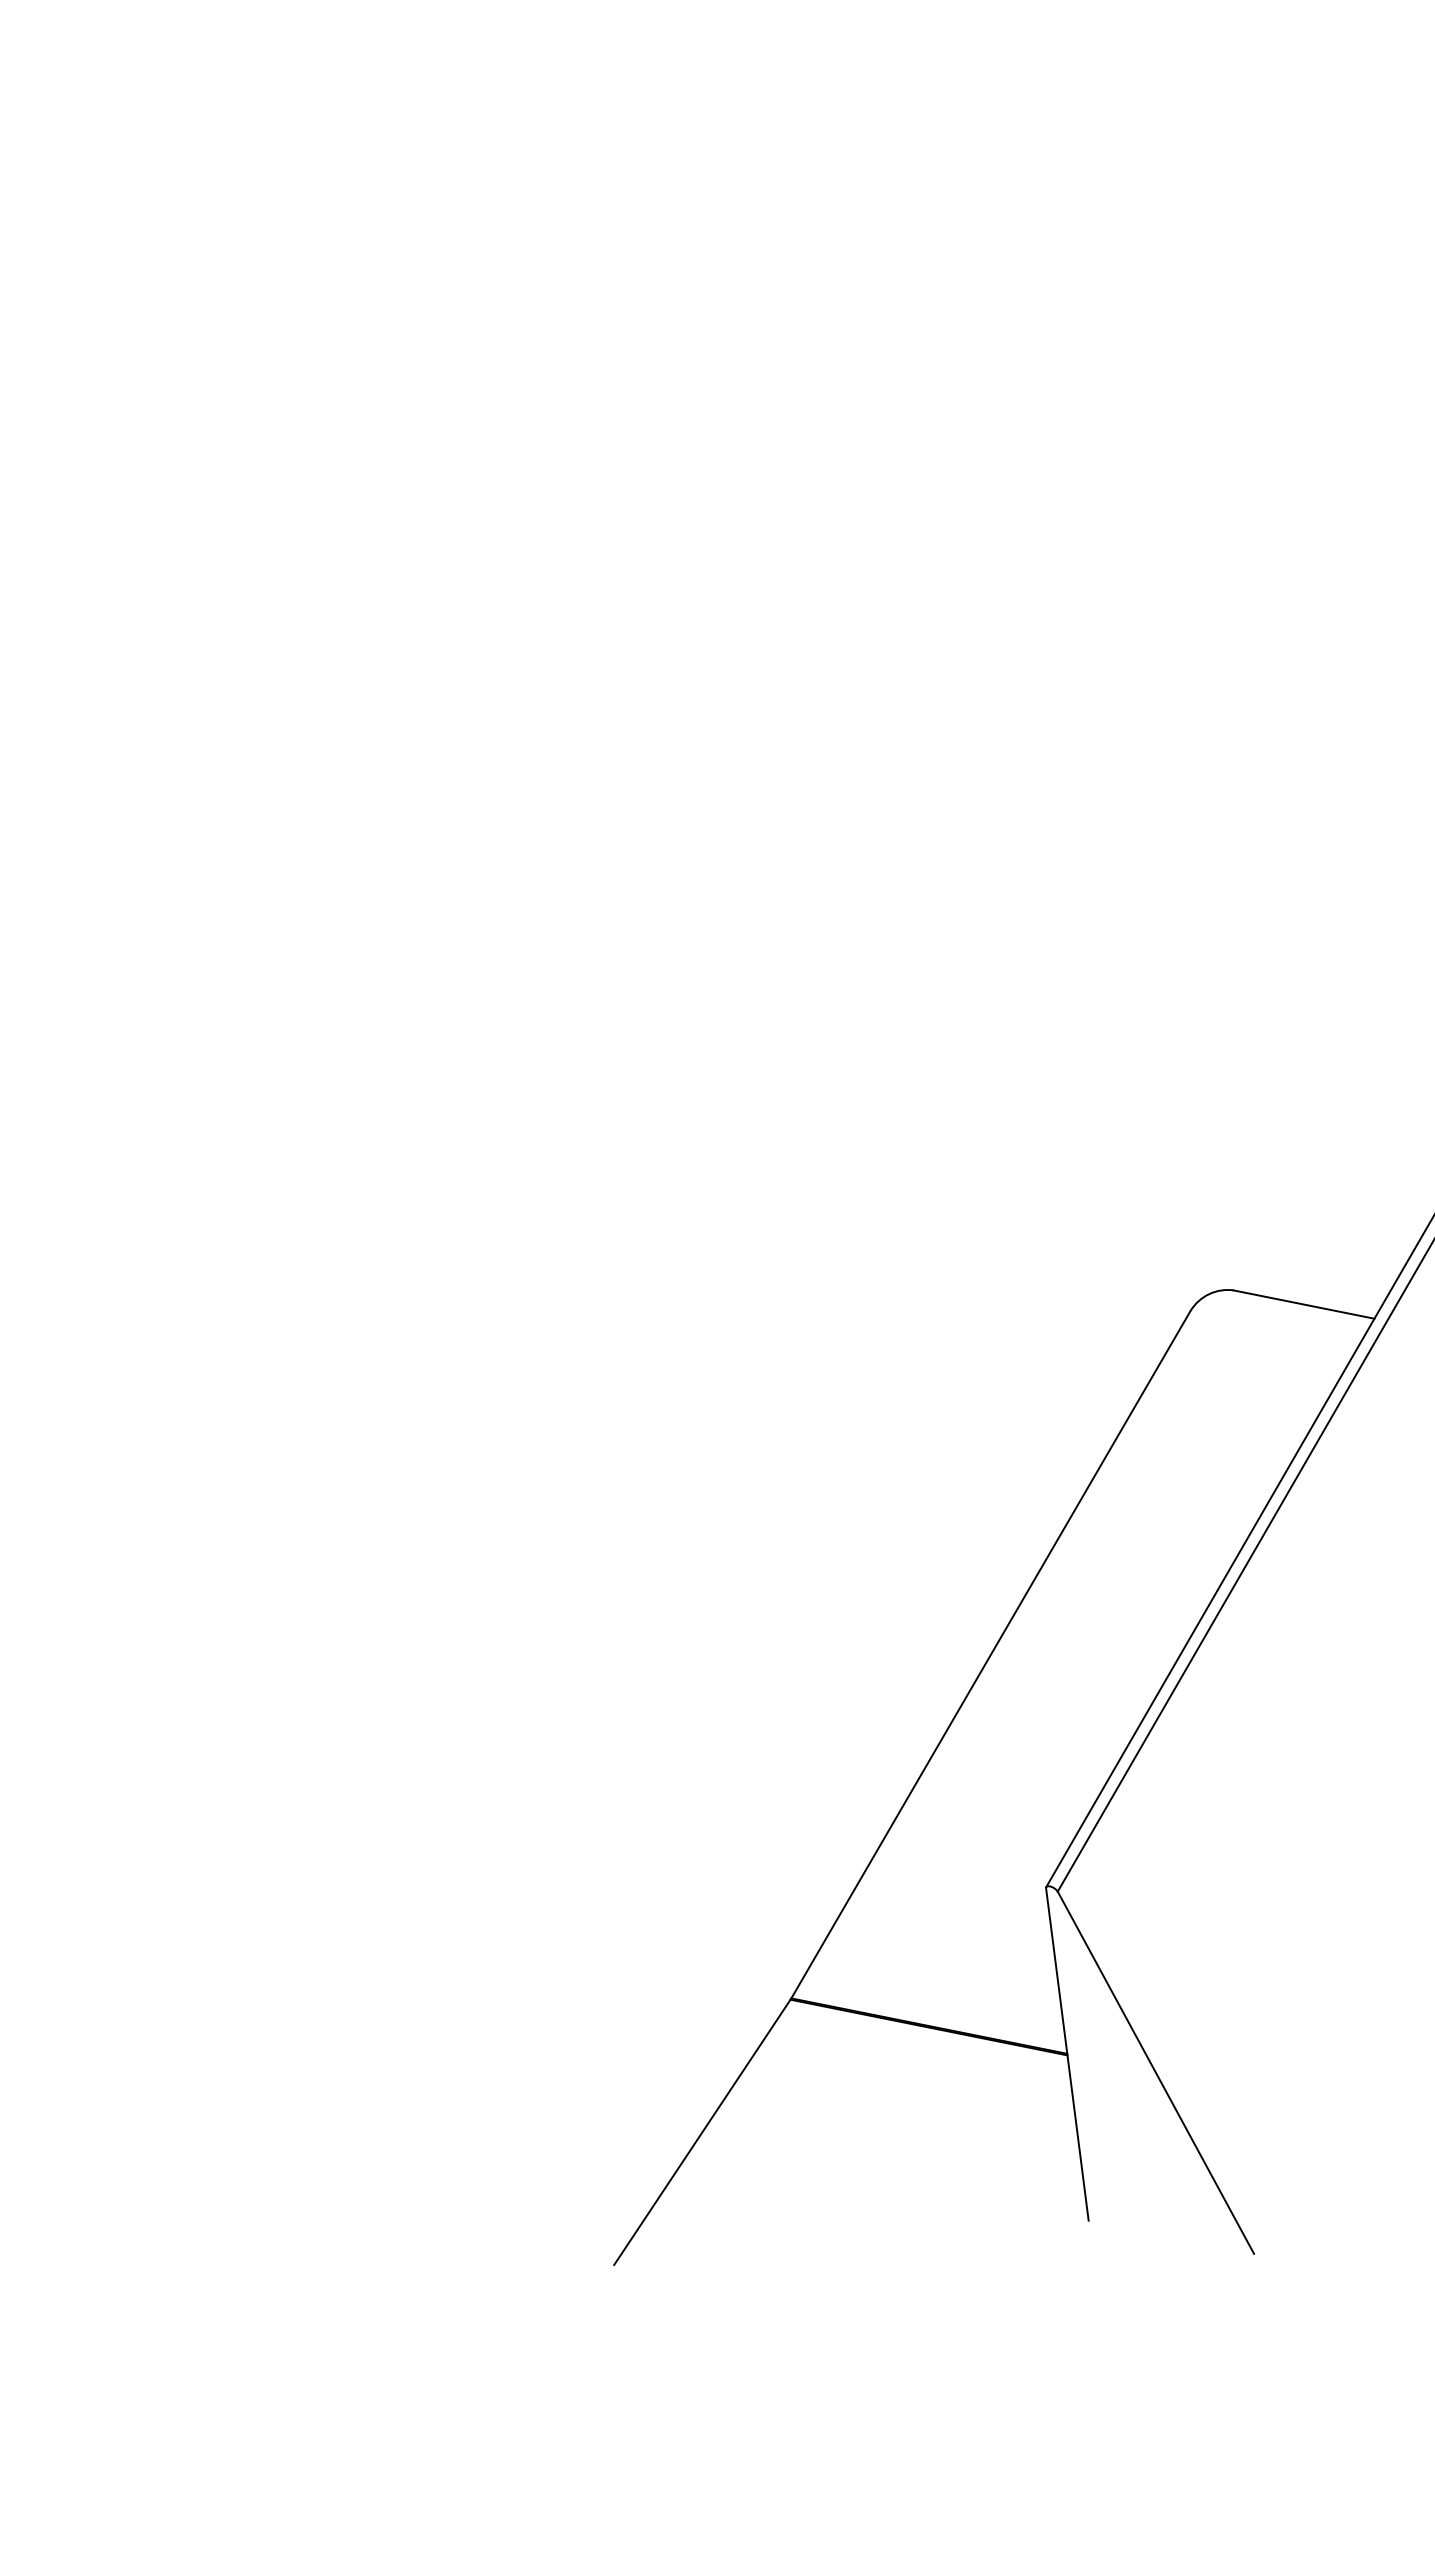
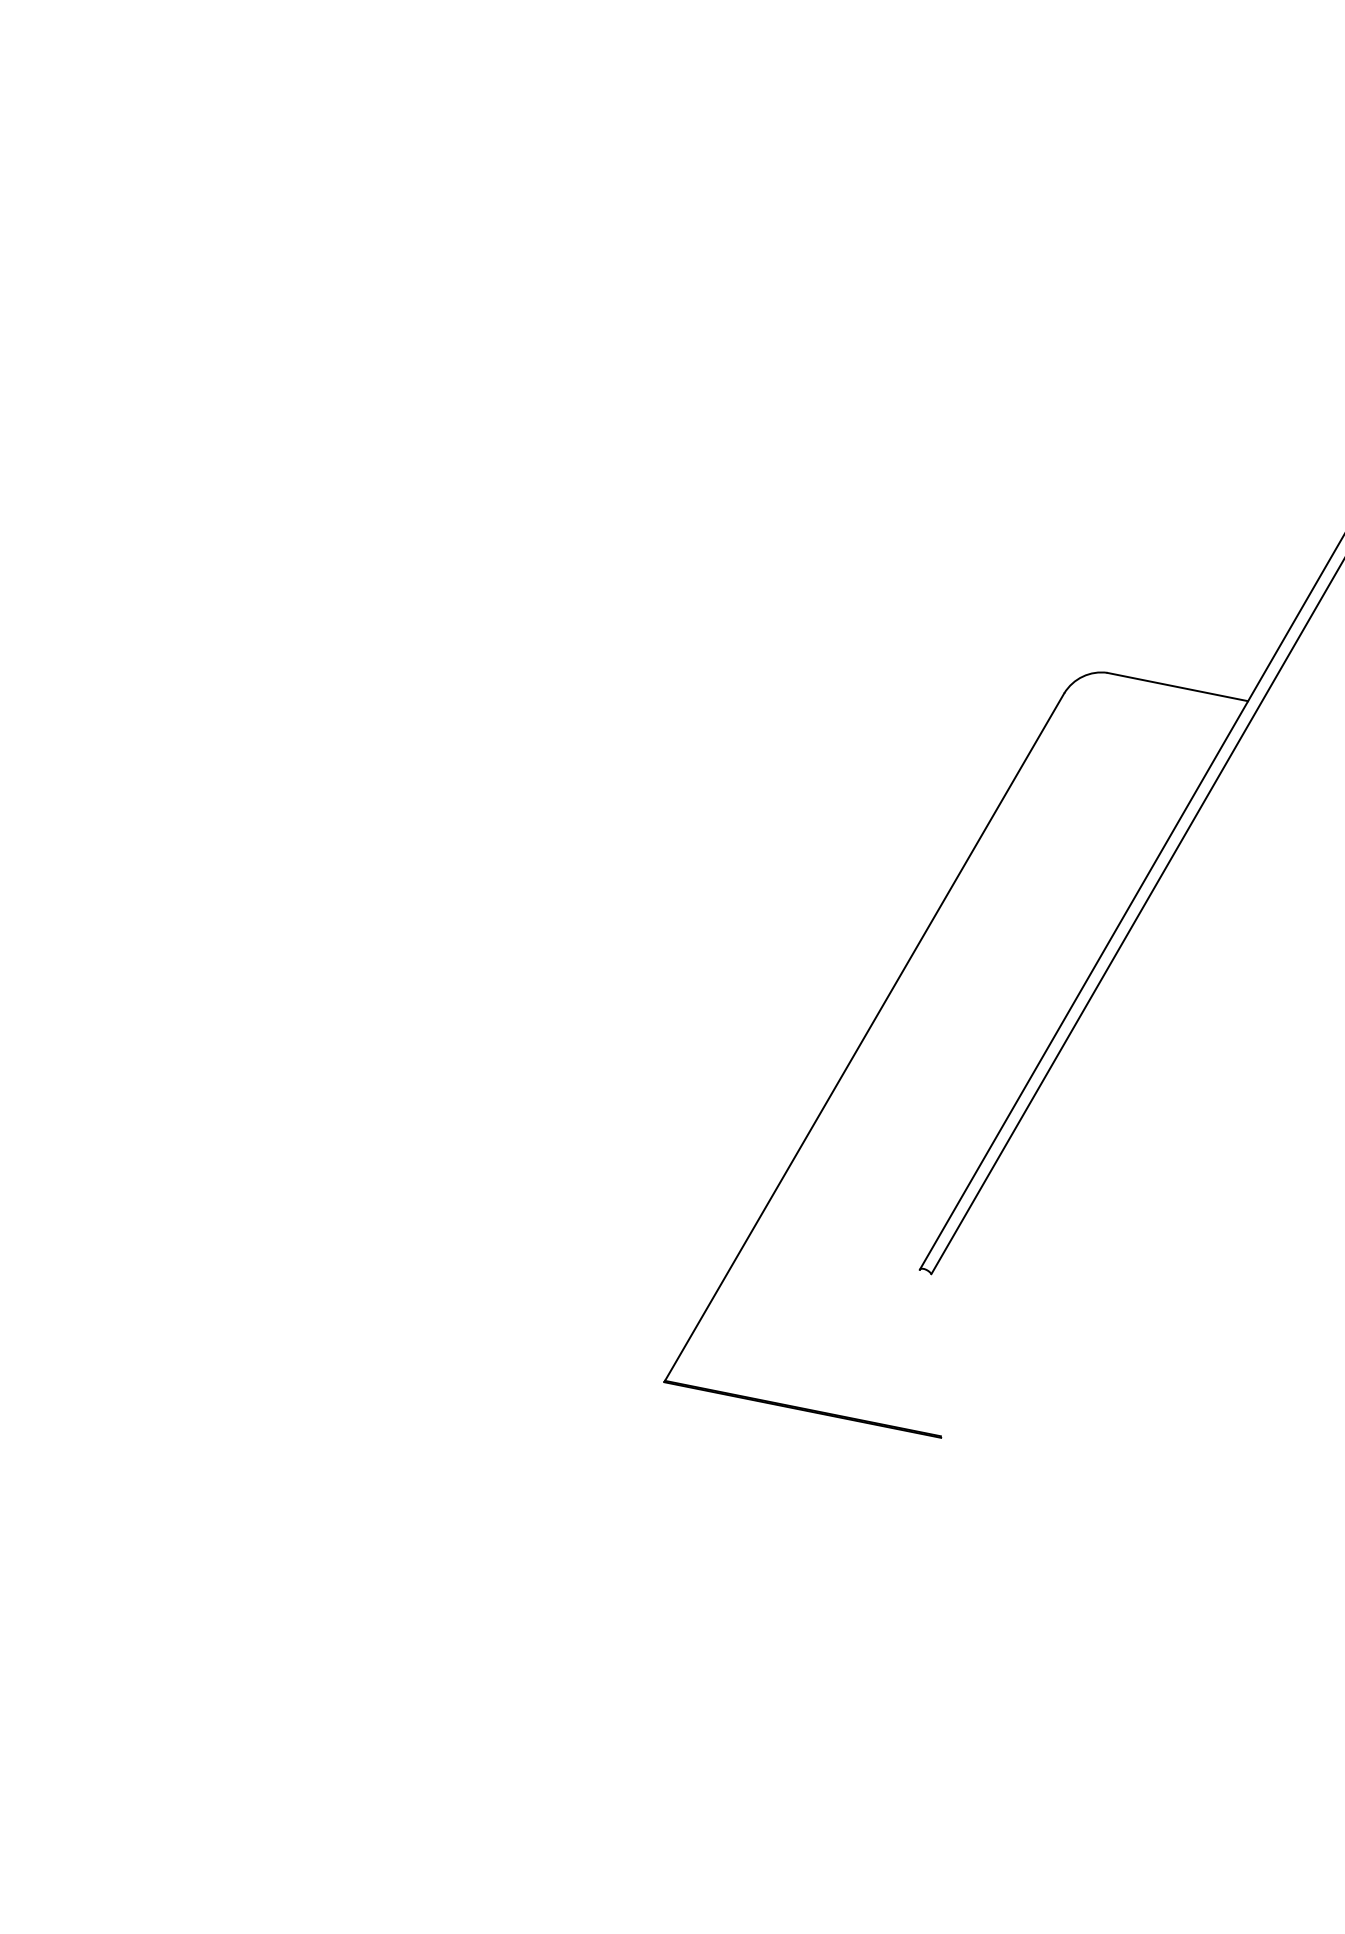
line: (1067, 2054) -> (941, 1436), removed
line: (1155, 2072) -> (1029, 1454), removed
line: (702, 2132) -> (576, 1514), removed

